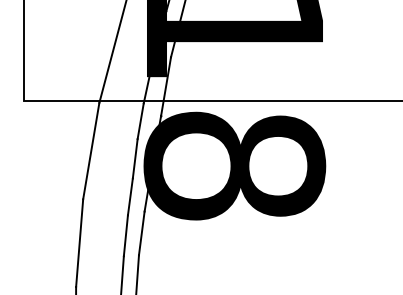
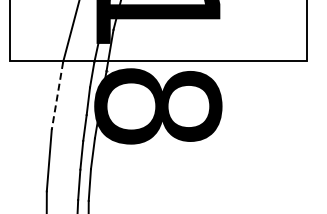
line: (91, 151) -> (57, 96), solid -> dashed

